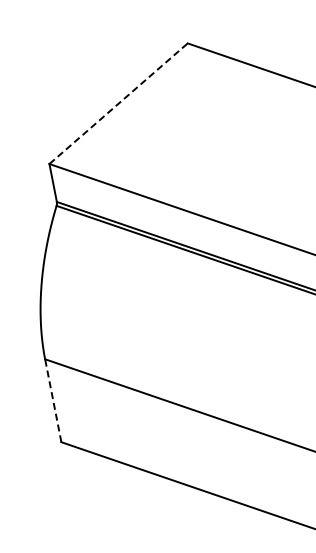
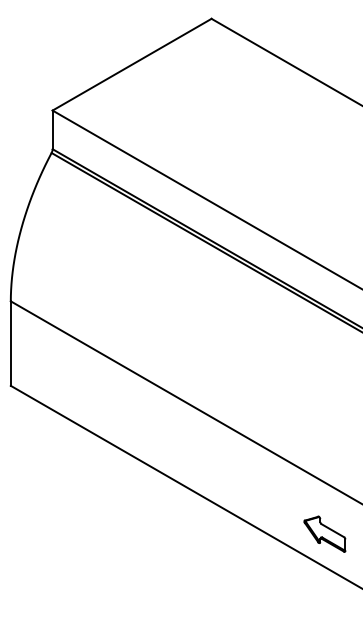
line: (118, 103) -> (132, 64), dashed -> solid
line: (52, 400) -> (10, 343), dashed -> solid

